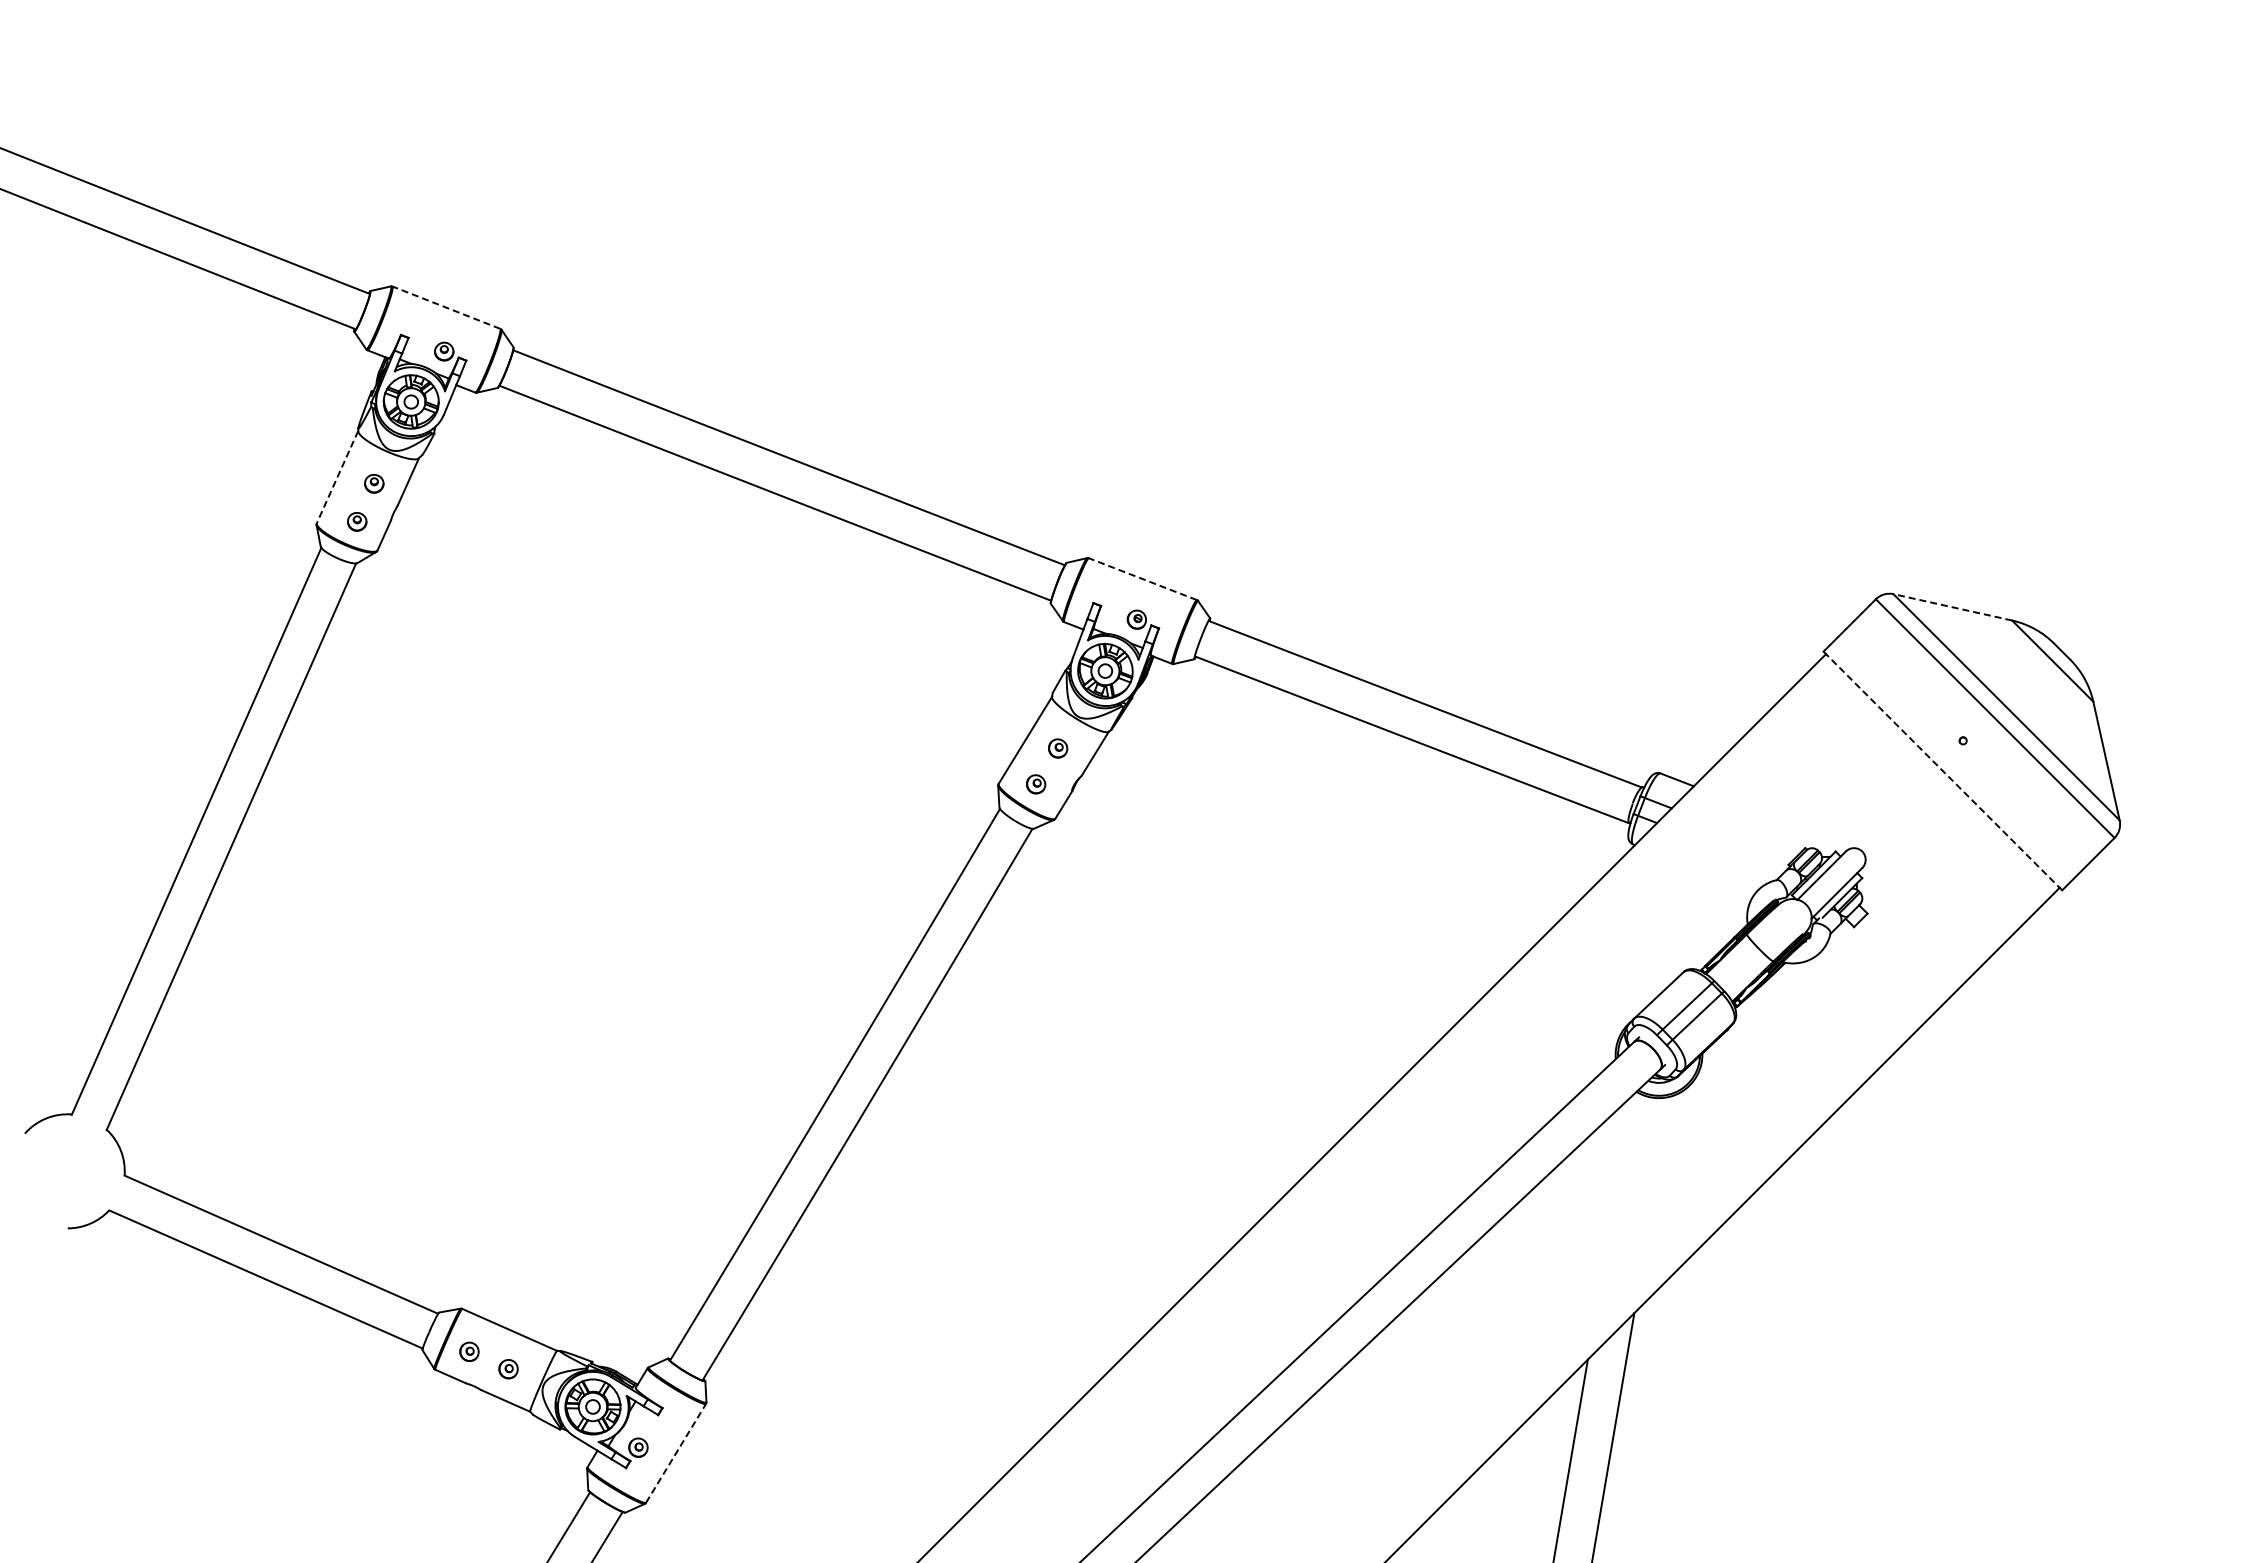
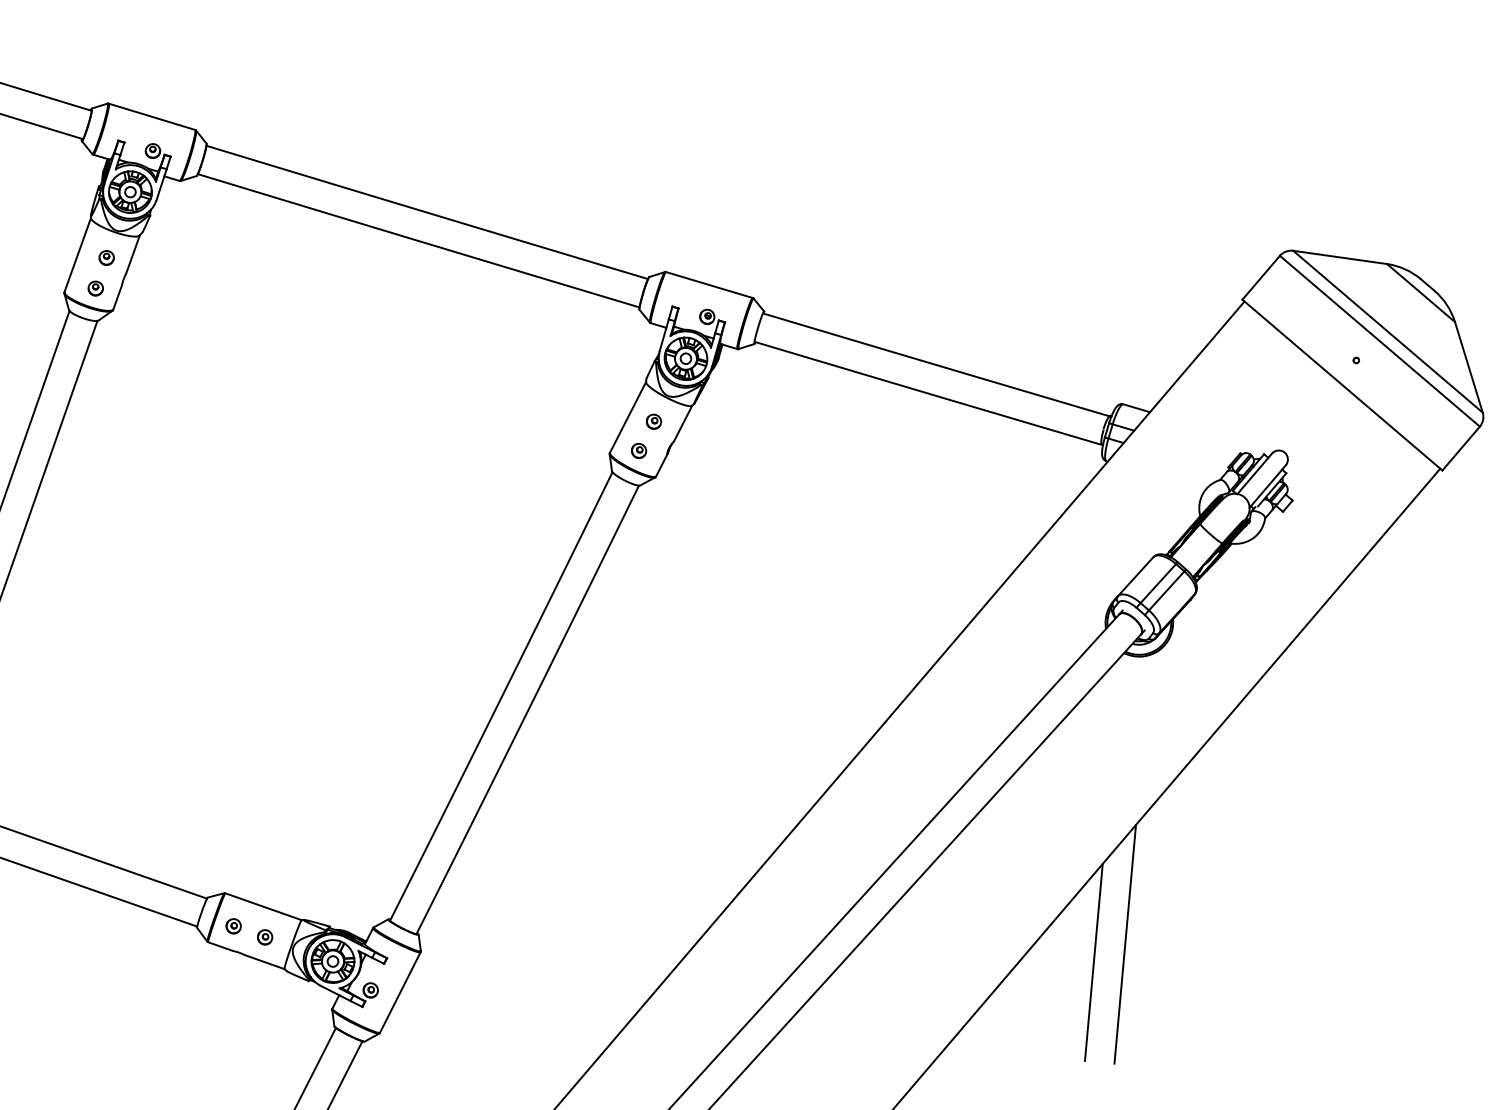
line: (446, 307) -> (152, 116), dashed -> solid
line: (337, 477) -> (77, 255), dashed -> solid
line: (1142, 579) -> (709, 285), dashed -> solid
line: (1952, 607) -> (1339, 257), dashed -> solid
line: (1942, 770) -> (1342, 384), dashed -> solid
line: (676, 1453) -> (400, 992), dashed -> solid

